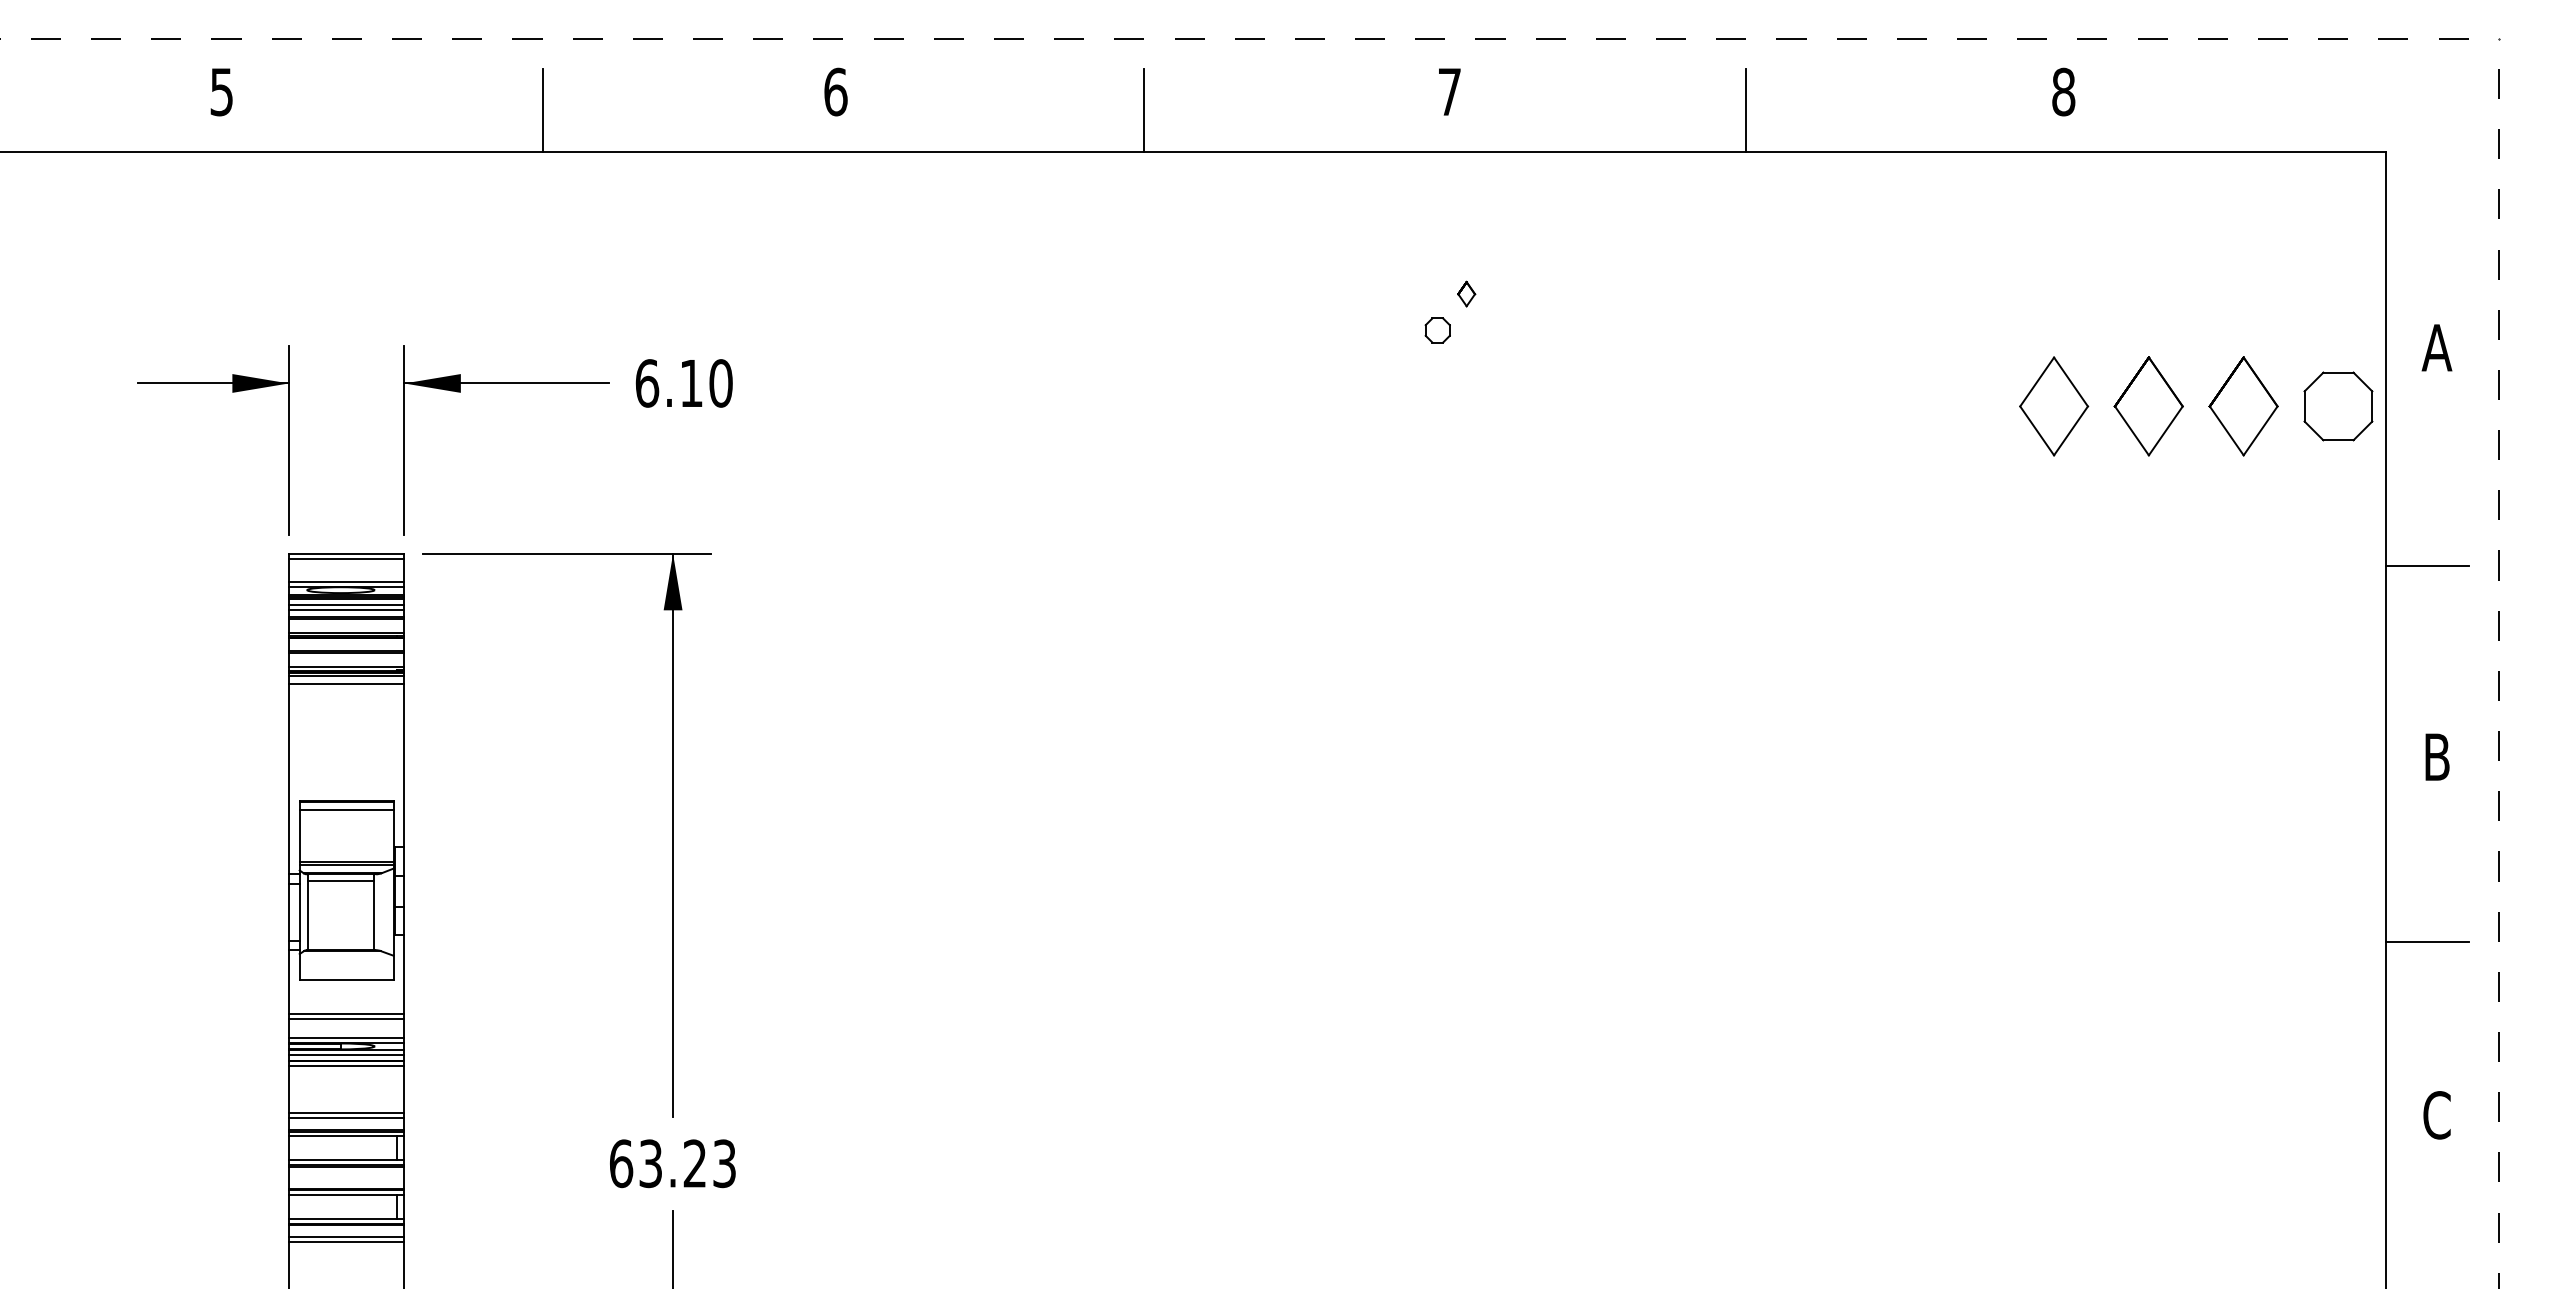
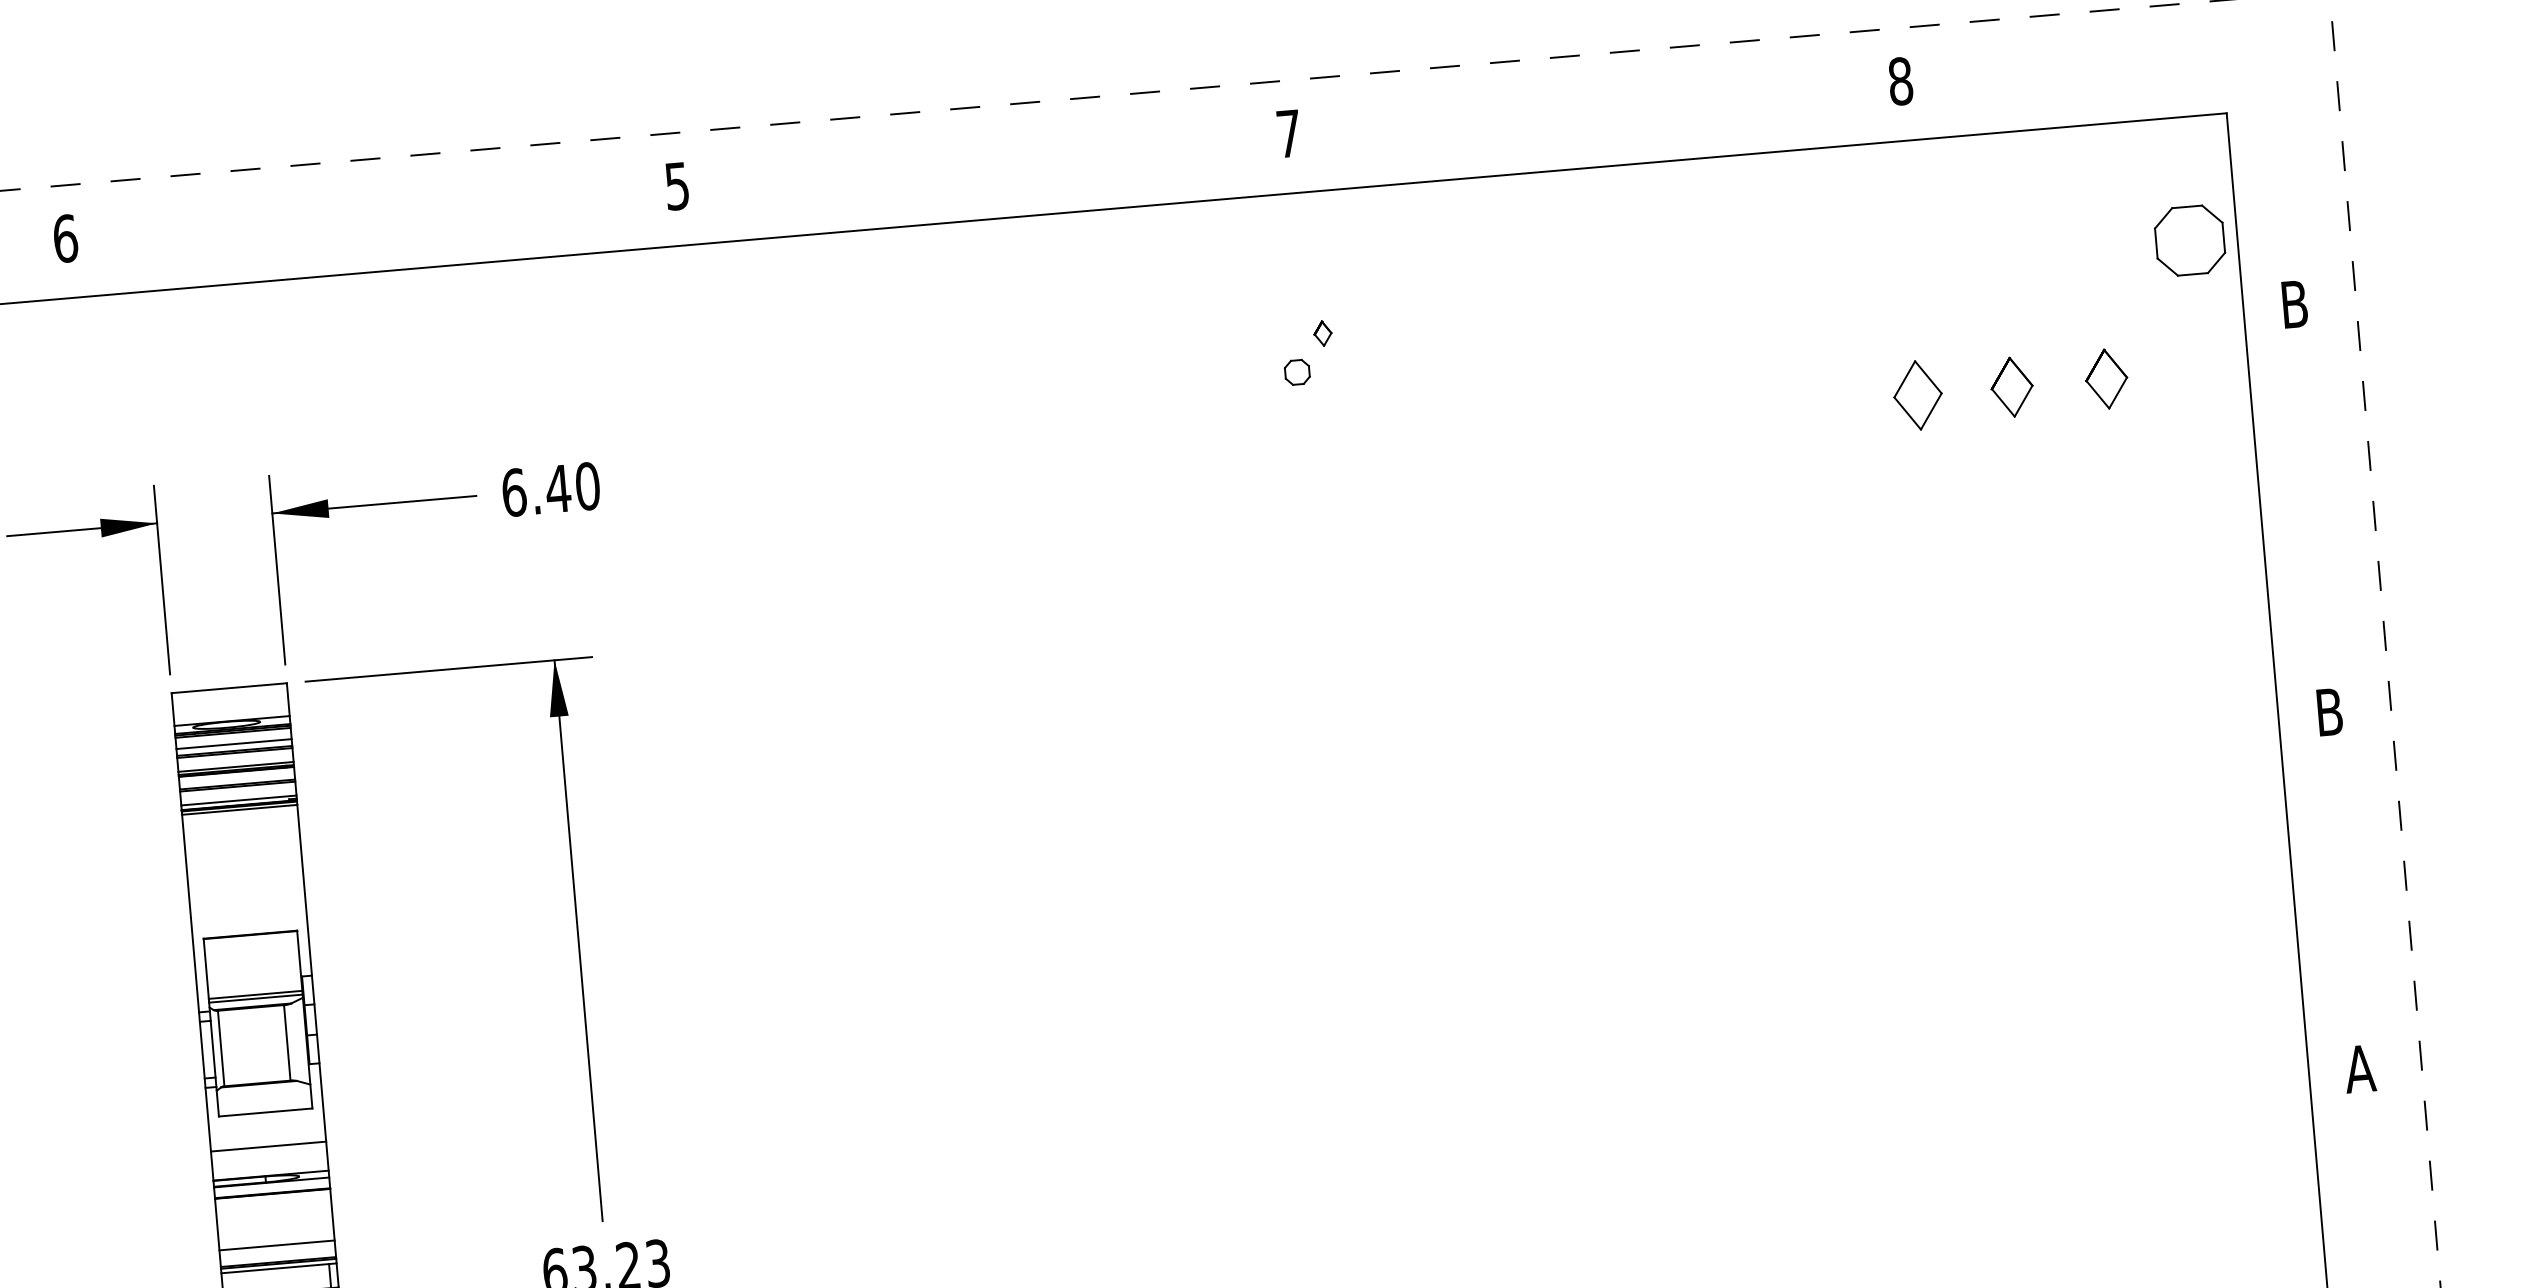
text: (221, 91) -> (65, 238), 5 -> 6
text: (835, 91) -> (676, 185), 6 -> 5
line: (542, 109) -> (386, 228), removed
line: (1144, 109) -> (986, 177), removed
line: (1746, 109) -> (1586, 125), removed
text: (2436, 347) -> (2293, 304), A -> B
text: (691, 383) -> (558, 488), 6.10 -> 6.40
part: (2054, 406) -> (1918, 395), size x0.7
part: (2148, 406) -> (2011, 387), size x0.6
part: (2243, 406) -> (2106, 379), size x0.6
part: (2338, 406) -> (2190, 240), moved
line: (346, 558) -> (229, 692), removed
line: (2426, 565) -> (2302, 522), removed
line: (346, 582) -> (231, 716), removed
line: (346, 605) -> (233, 739), removed
line: (346, 683) -> (240, 817), removed
line: (346, 810) -> (251, 943), removed
line: (340, 880) -> (251, 1014), removed
line: (2426, 941) -> (2334, 896), removed
line: (346, 1018) -> (268, 1151), removed
line: (346, 1038) -> (270, 1171), removed
line: (346, 1055) -> (272, 1187), removed
line: (346, 1066) -> (272, 1198), removed
text: (2436, 1115) -> (2359, 1069), C -> A
line: (346, 1117) -> (277, 1249), removed

